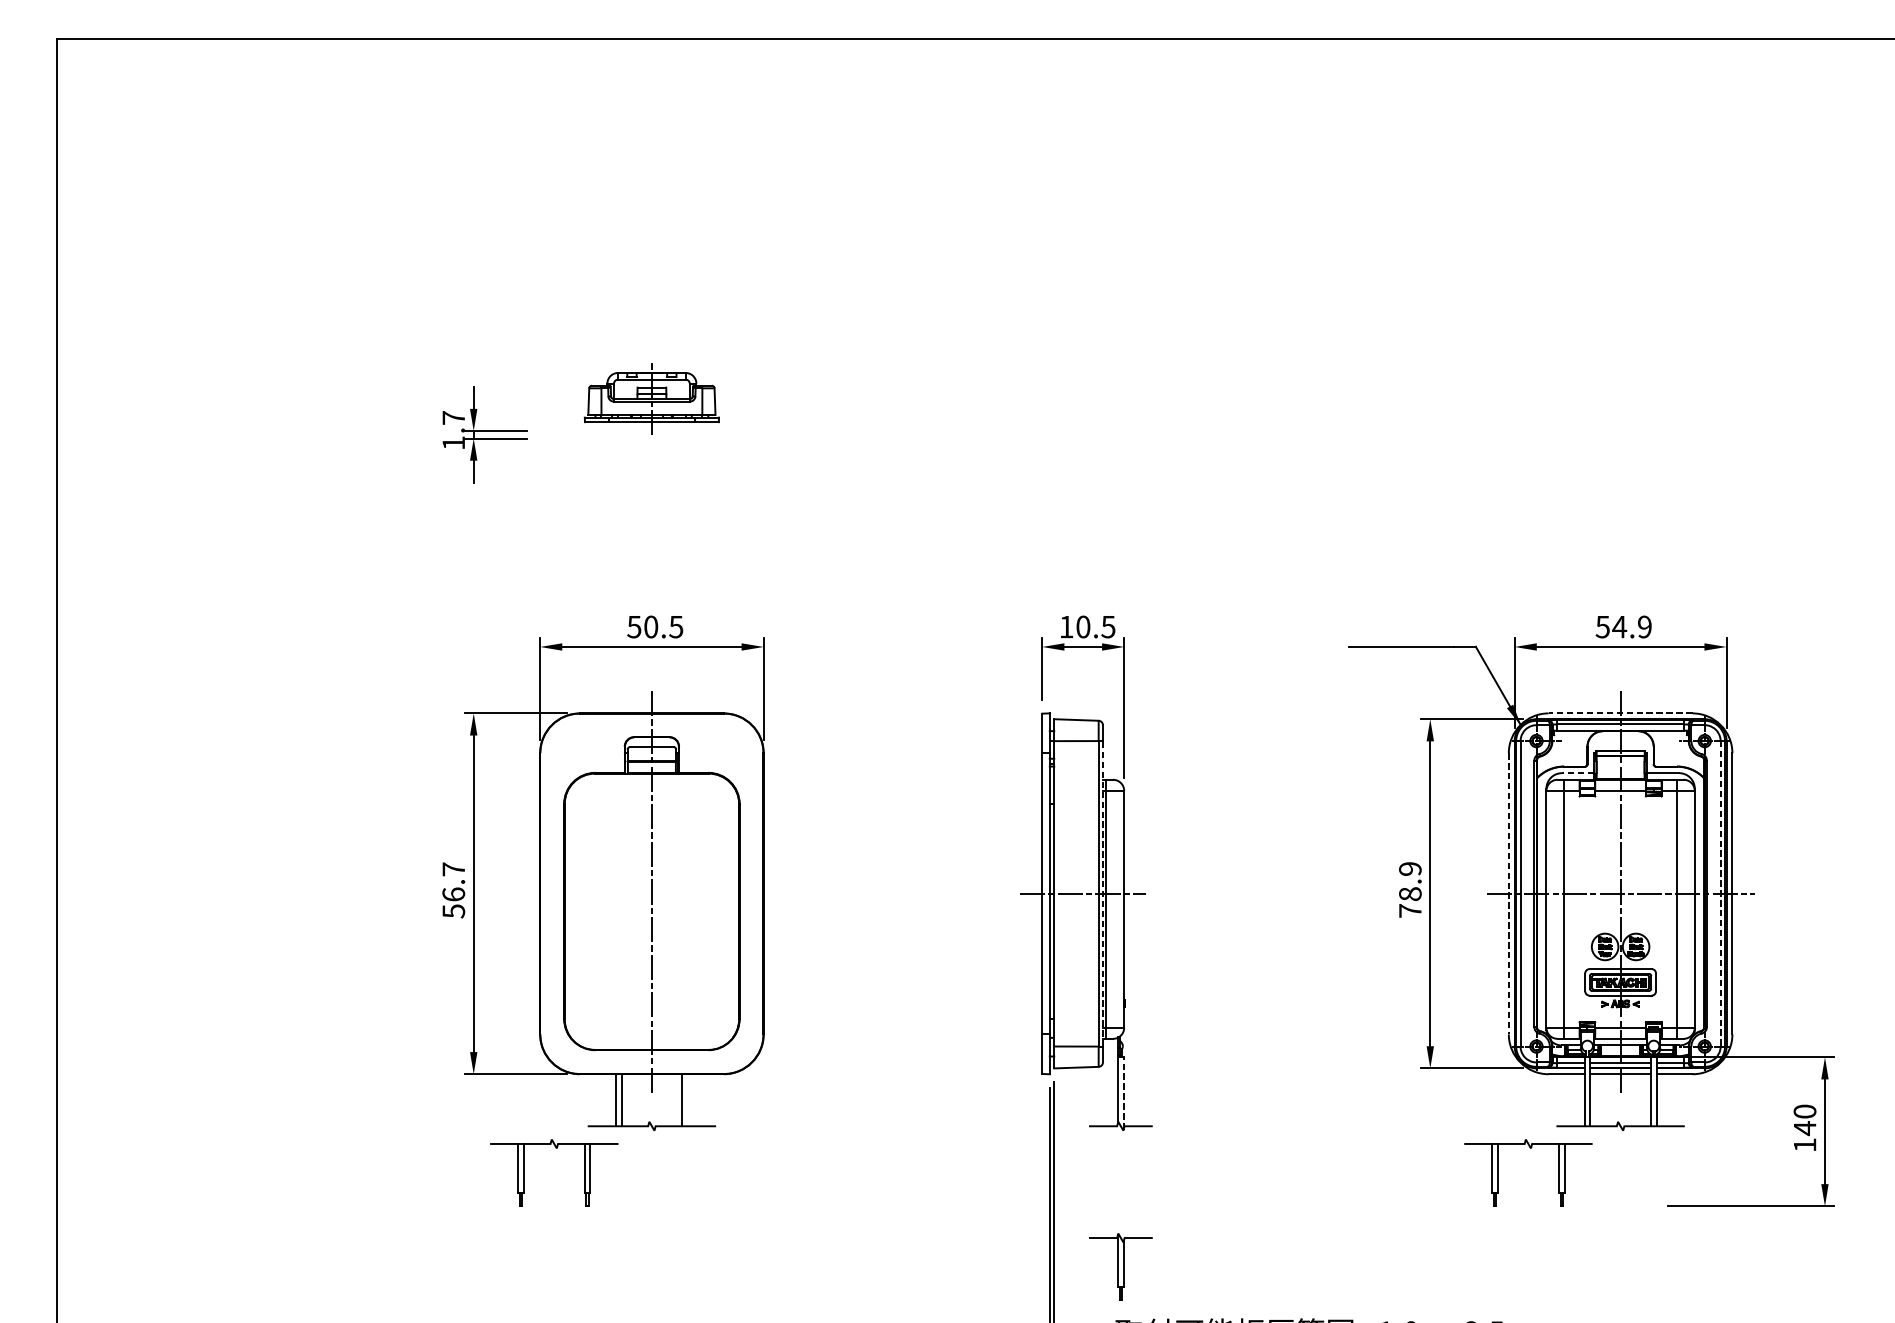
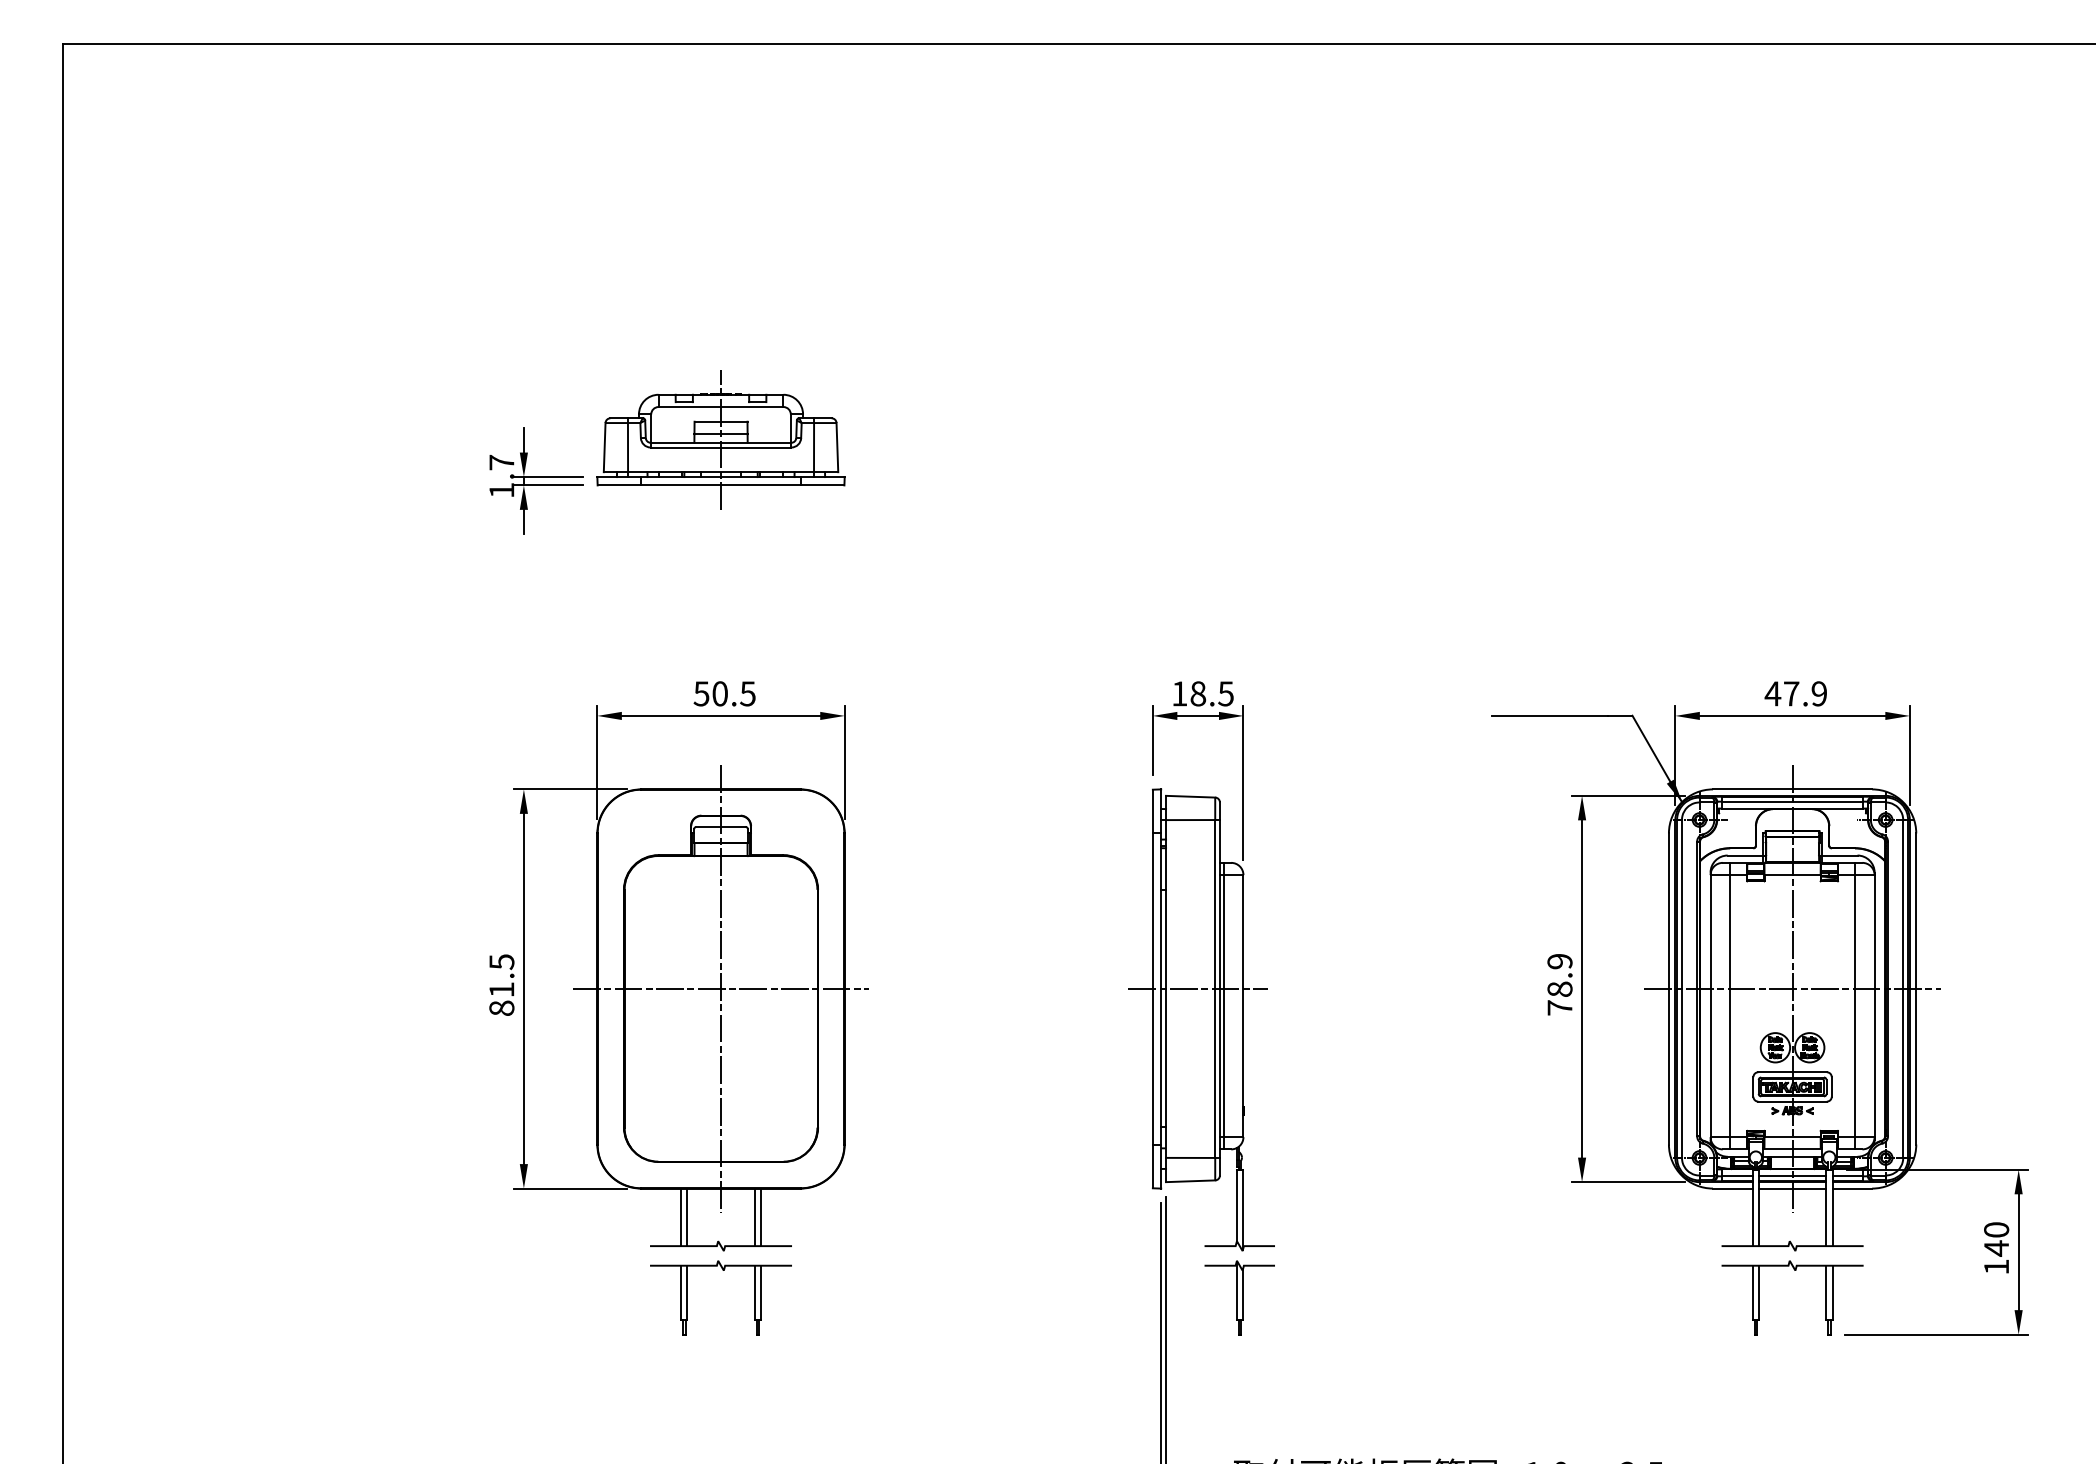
part: (651, 397) -> (720, 439), size x1.67
text: (1610, 626) -> (1781, 693), 54.9 -> 47.9
text: (1083, 627) -> (1198, 694), 10.5 -> 18.5
line: (1620, 713) -> (1792, 789), dashed -> solid
line: (1578, 773) -> (1745, 855), dashed -> solid
text: (453, 890) -> (501, 985), 56.7 -> 81.5
line: (651, 894) -> (720, 989), added
line: (1102, 894) -> (1219, 989), dashed -> solid
line: (1508, 894) -> (1668, 989), dashed -> solid
line: (1720, 894) -> (1903, 989), dashed -> solid
line: (1123, 1093) -> (1242, 1209), dashed -> solid
line: (687, 1100) -> (760, 1217), added
part: (555, 1148) -> (722, 1270), moved
part: (1530, 1148) -> (1794, 1270), moved
part: (1120, 1266) -> (1239, 1297), moved

